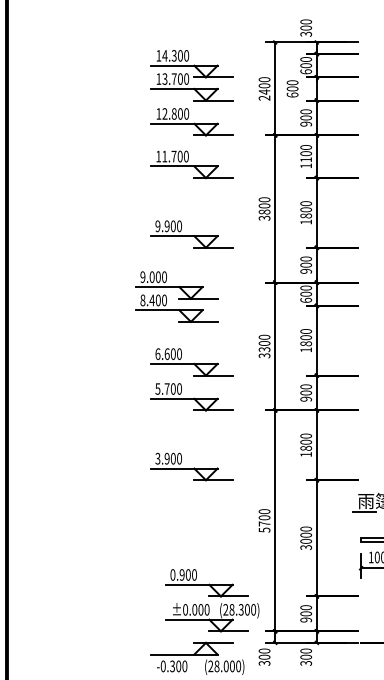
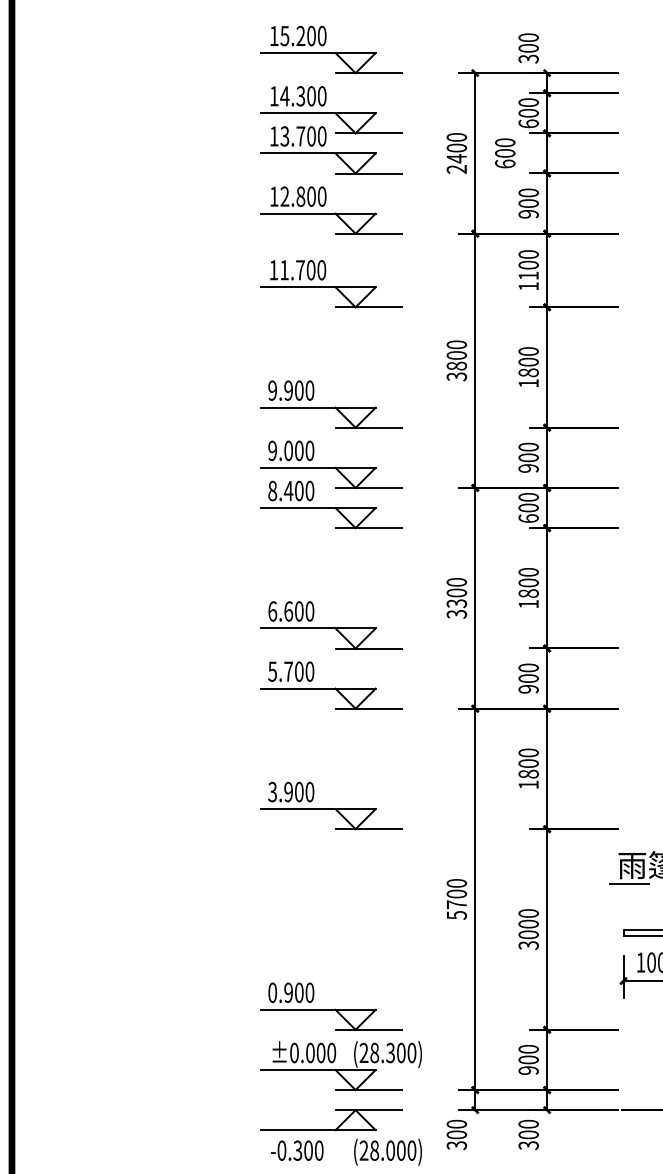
part: (191, 29) -> (330, 50), added
part: (176, 296) -> (330, 484), moved
part: (212, 600) -> (340, 1036), moved

